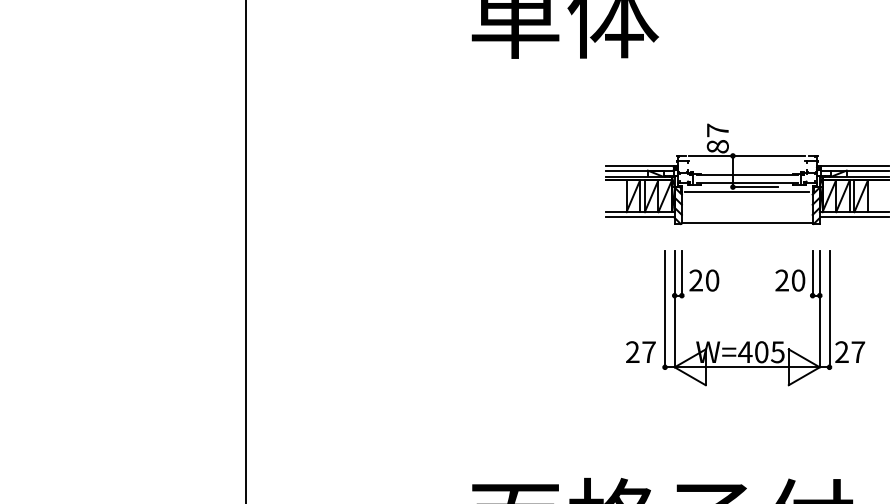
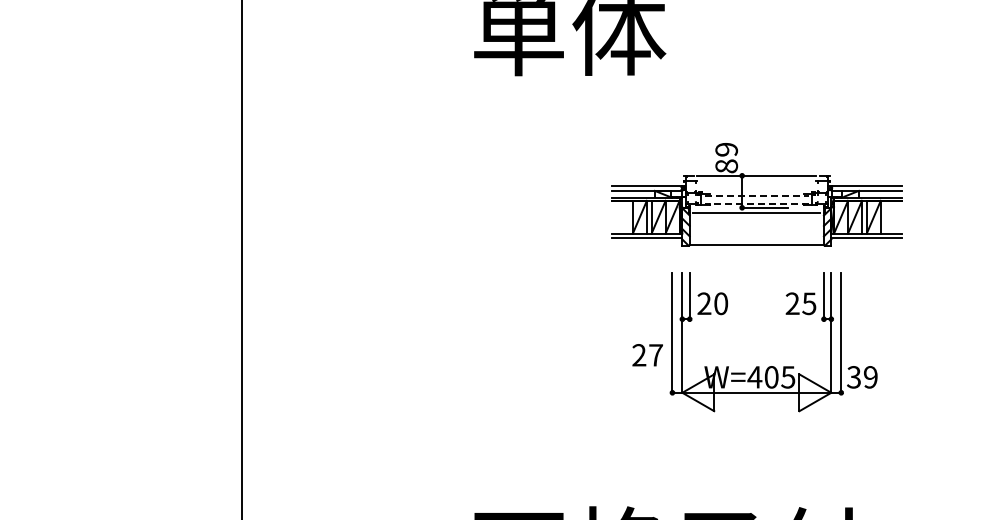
text: (717, 130) -> (726, 149), 87 -> 89
line: (746, 175) -> (756, 195), solid -> dashed
line: (746, 182) -> (756, 203), solid -> dashed
text: (798, 280) -> (809, 303), 20 -> 25
text: (640, 352) -> (647, 355), moved
text: (850, 352) -> (862, 377), 27 -> 39

